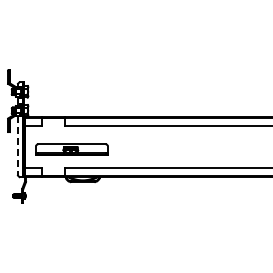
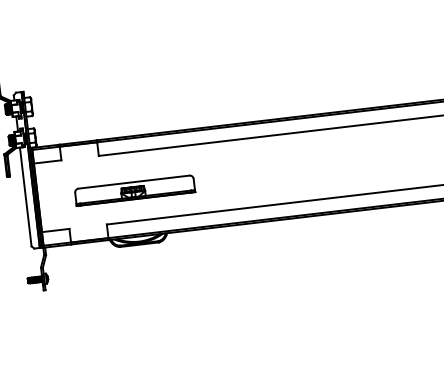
line: (17, 146) -> (25, 198), dashed -> solid
part: (71, 149) -> (134, 190), moved

